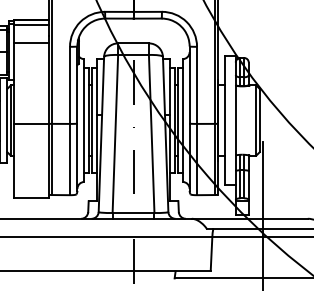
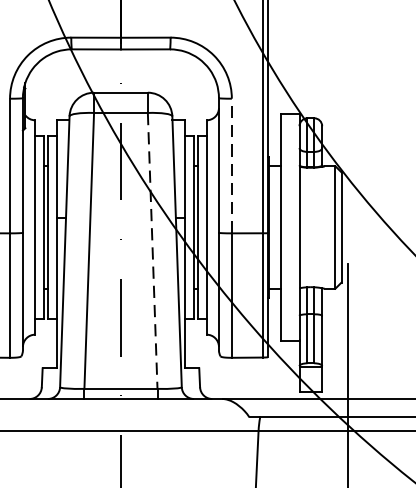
line: (197, 85) -> (232, 166), solid -> dashed
line: (151, 134) -> (152, 251), solid -> dashed

